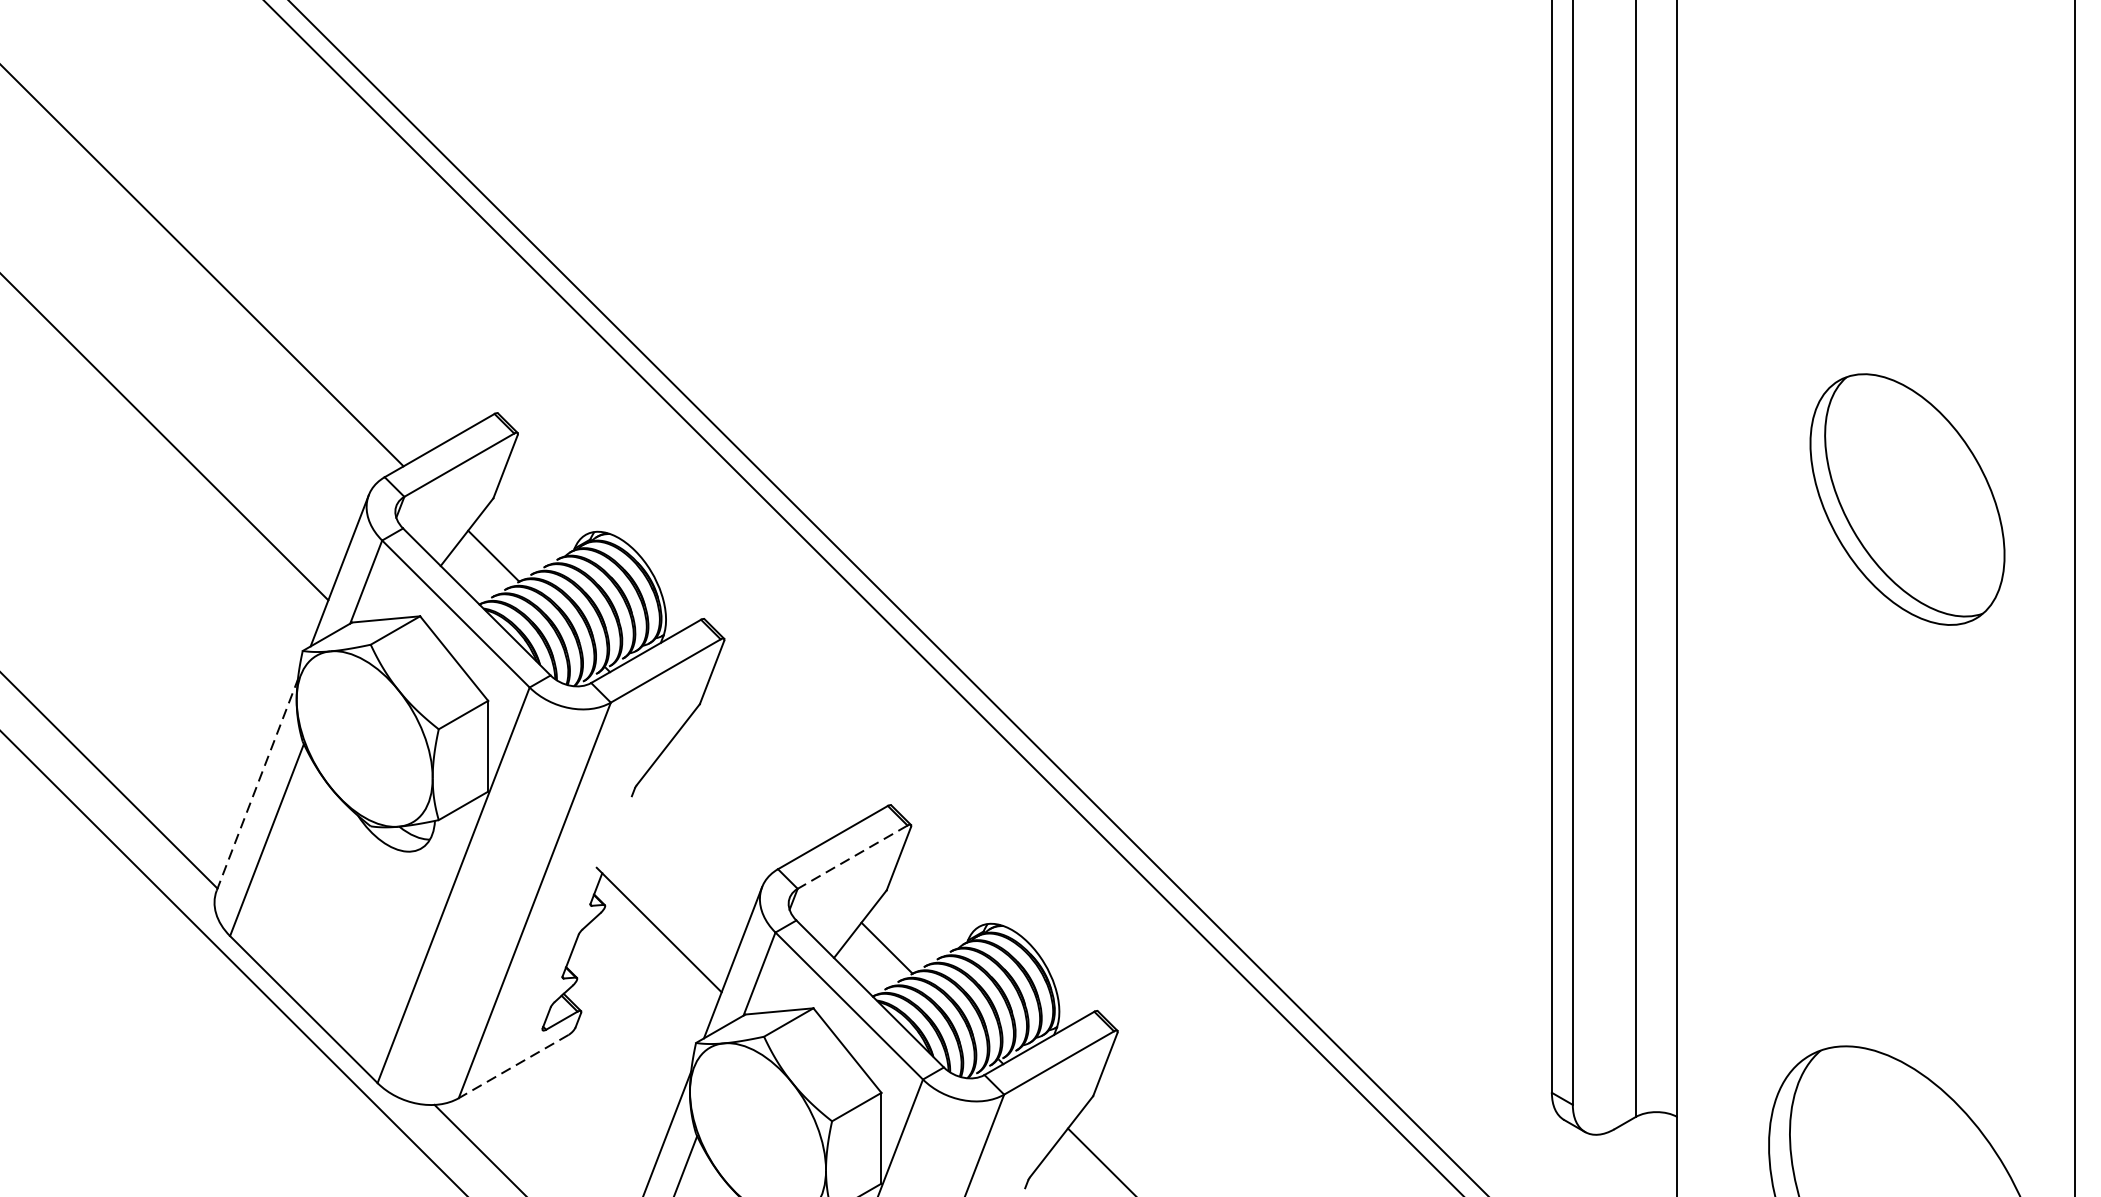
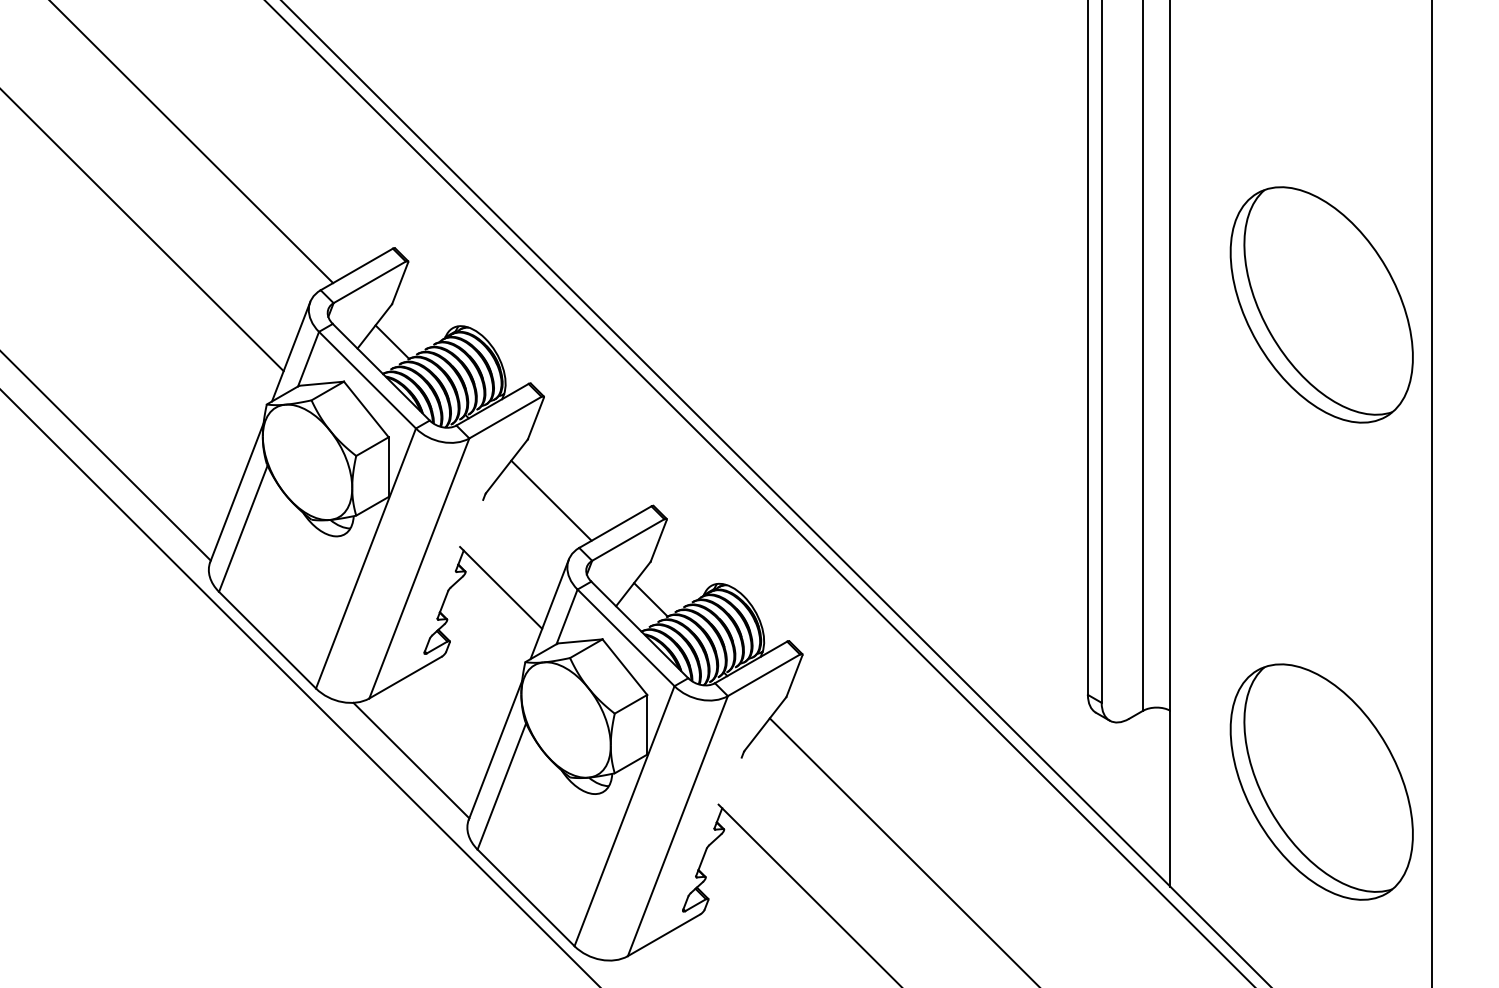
part: (1907, 498) -> (1321, 304), size x1.43
line: (258, 784) -> (237, 492), dashed -> solid
line: (735, 797) -> (551, 500), added
line: (852, 857) -> (628, 540), dashed -> solid
line: (513, 1066) -> (405, 677), dashed -> solid

